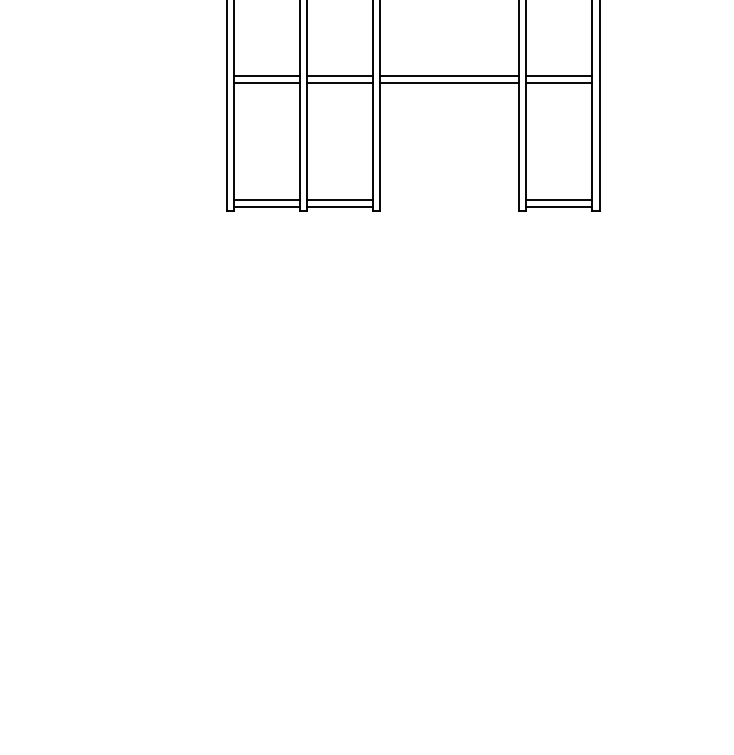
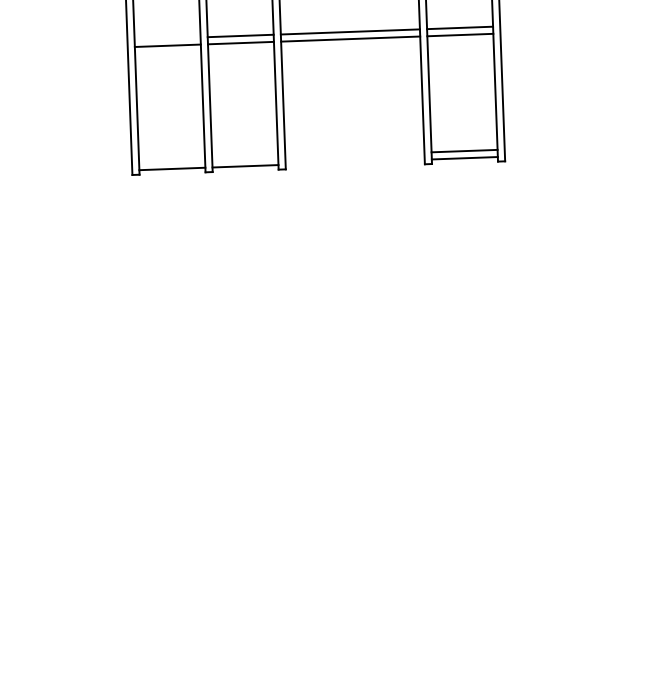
line: (266, 76) -> (167, 38), removed
line: (266, 199) -> (171, 161), removed
line: (339, 199) -> (244, 159), removed

